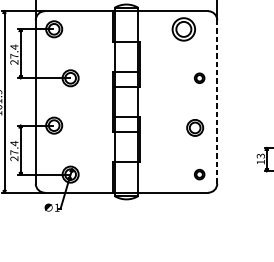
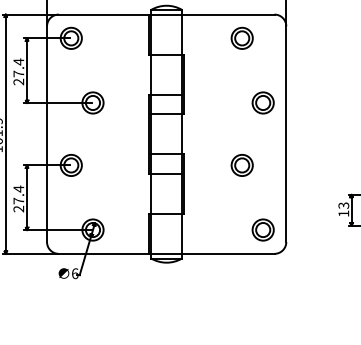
part: (183, 28) -> (241, 37), size x0.71
part: (199, 77) -> (262, 102), size x1.67
line: (217, 102) -> (286, 134), dashed -> solid
part: (194, 127) -> (241, 165), moved
part: (199, 174) -> (262, 229), size x1.67
text: (57, 207) -> (75, 273), 1 -> 6

